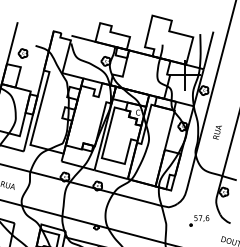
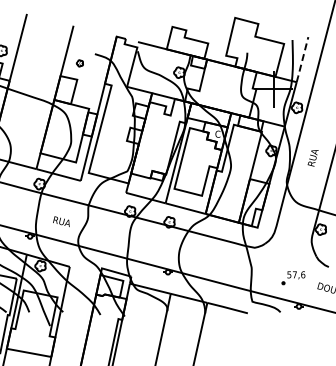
line: (208, 50) -> (302, 59), solid -> dashed
part: (22, 53) -> (79, 63), size x0.6
part: (199, 221) -> (293, 278), moved

